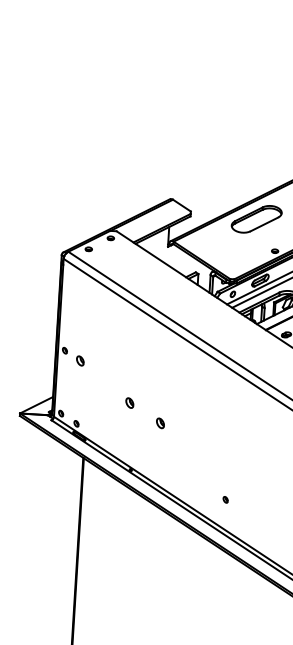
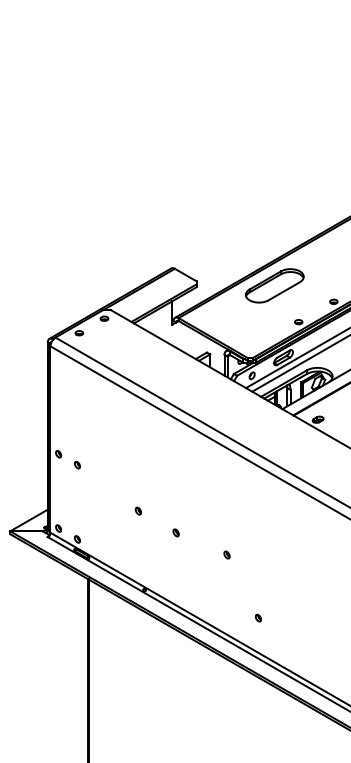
part: (80, 360) -> (77, 464), size x0.62
part: (128, 402) -> (137, 510), size x0.62
part: (159, 423) -> (175, 532), size x0.62
part: (201, 444) -> (226, 554), added

